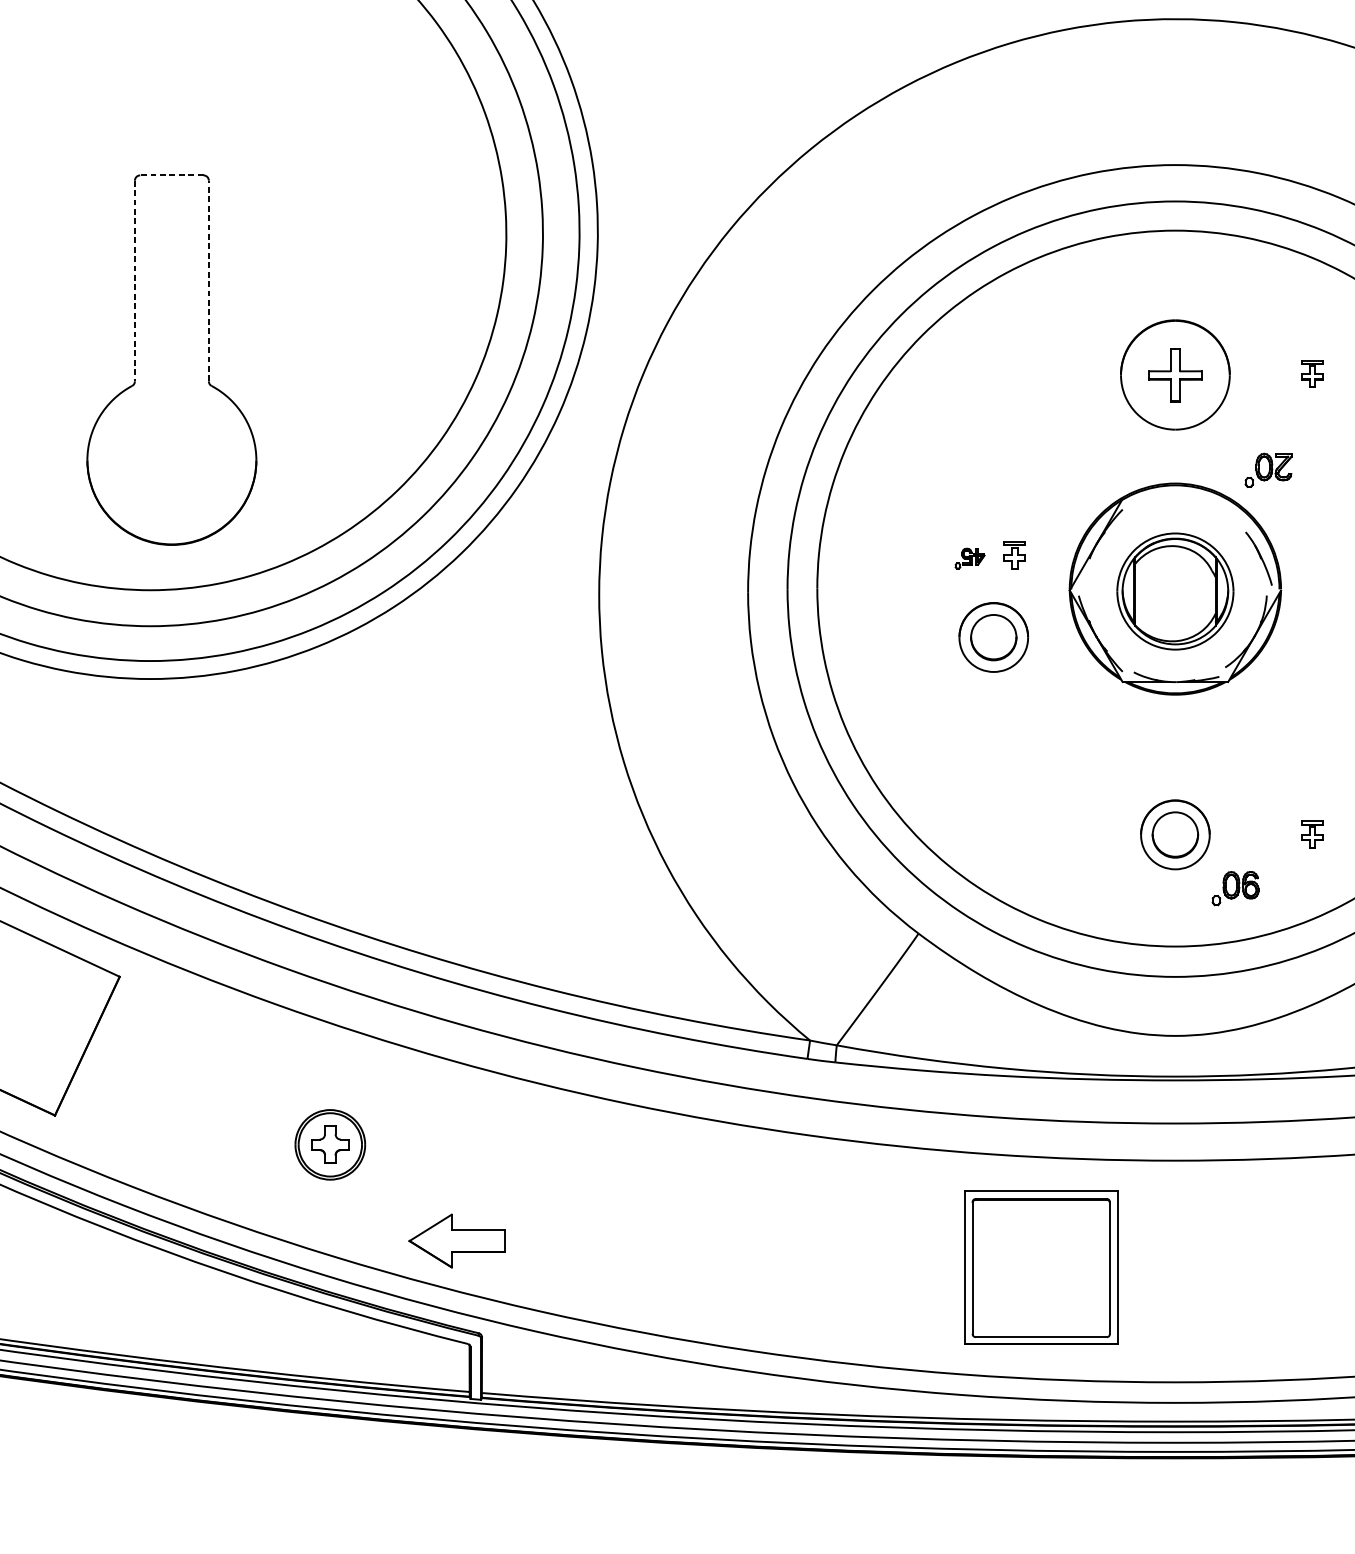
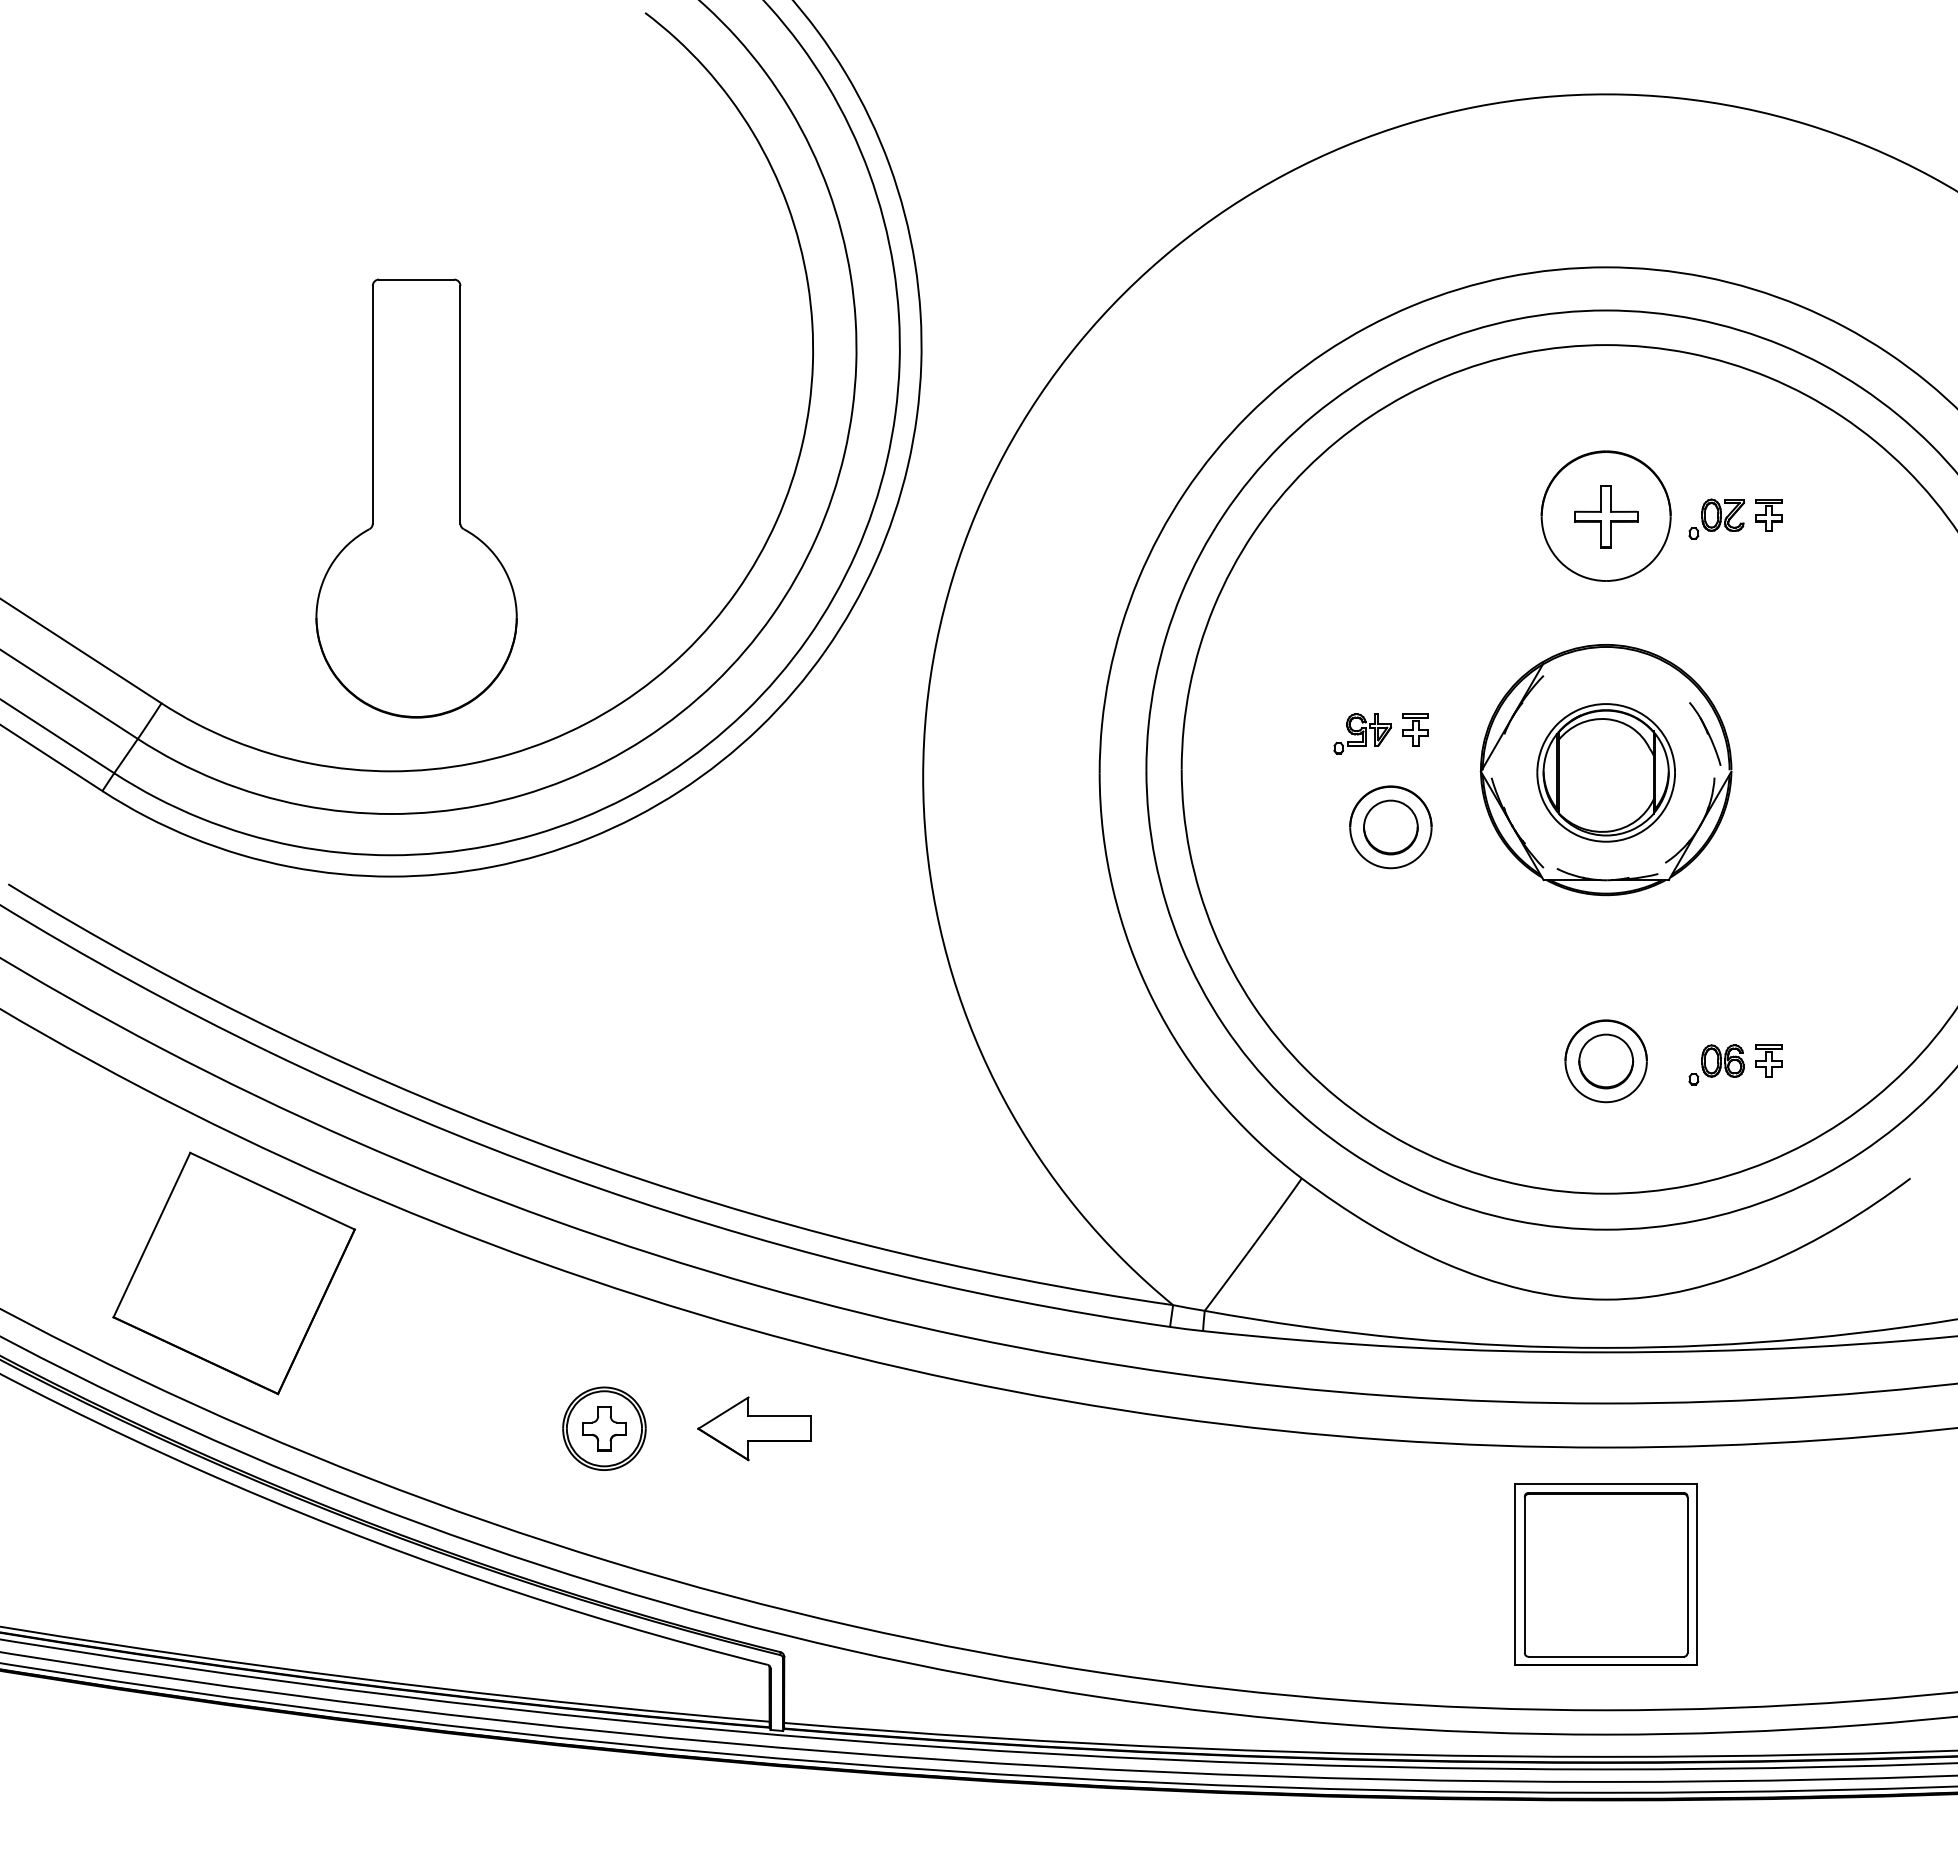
line: (171, 175) -> (416, 279), dashed -> solid
line: (134, 280) -> (372, 404), dashed -> solid
line: (208, 280) -> (460, 404), dashed -> solid
part: (1268, 469) -> (1716, 518), moved
part: (969, 558) -> (1362, 733), size x1.67
part: (1235, 888) -> (1716, 1064), moved
part: (456, 1240) -> (754, 1428), moved
part: (1040, 1267) -> (1605, 1574), moved

